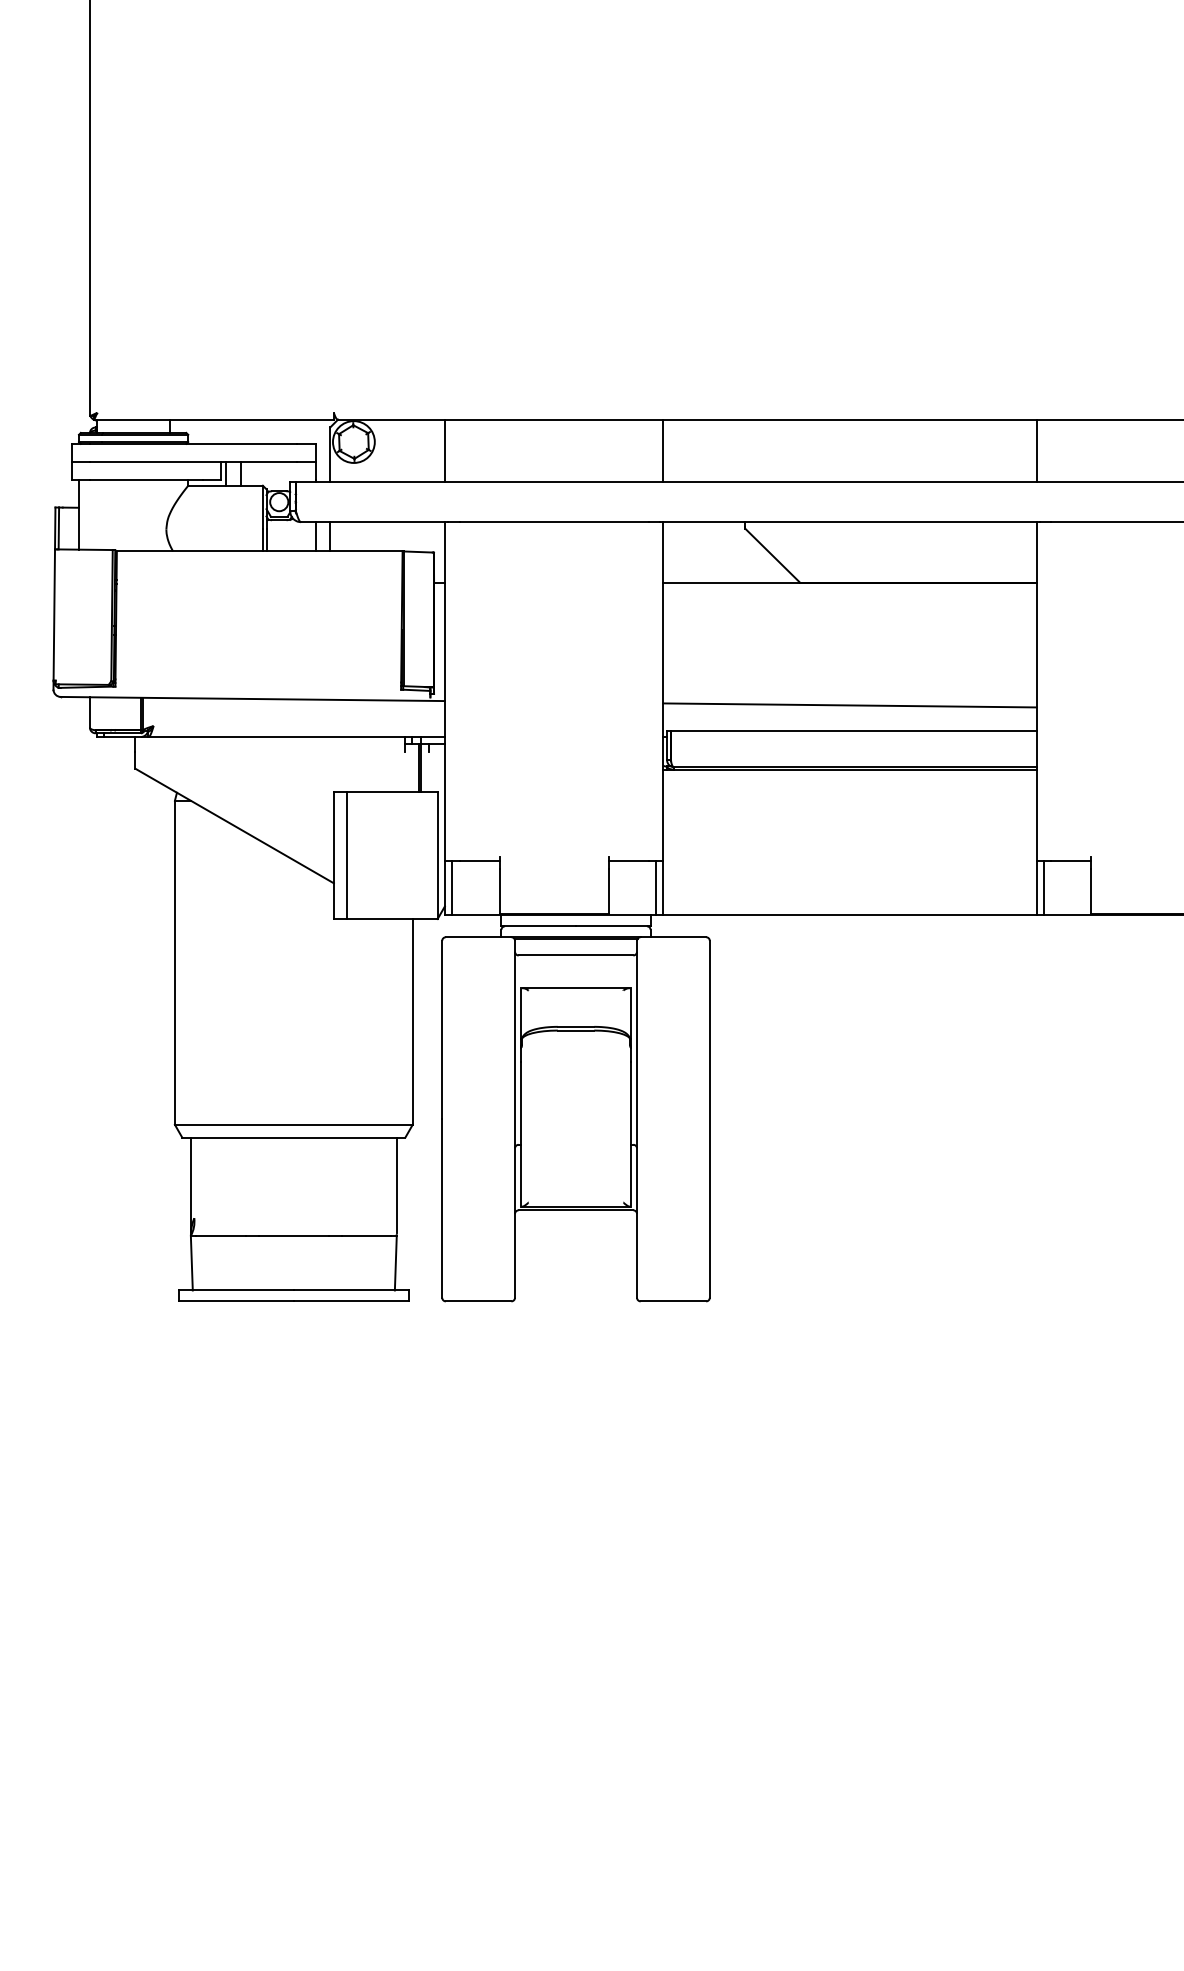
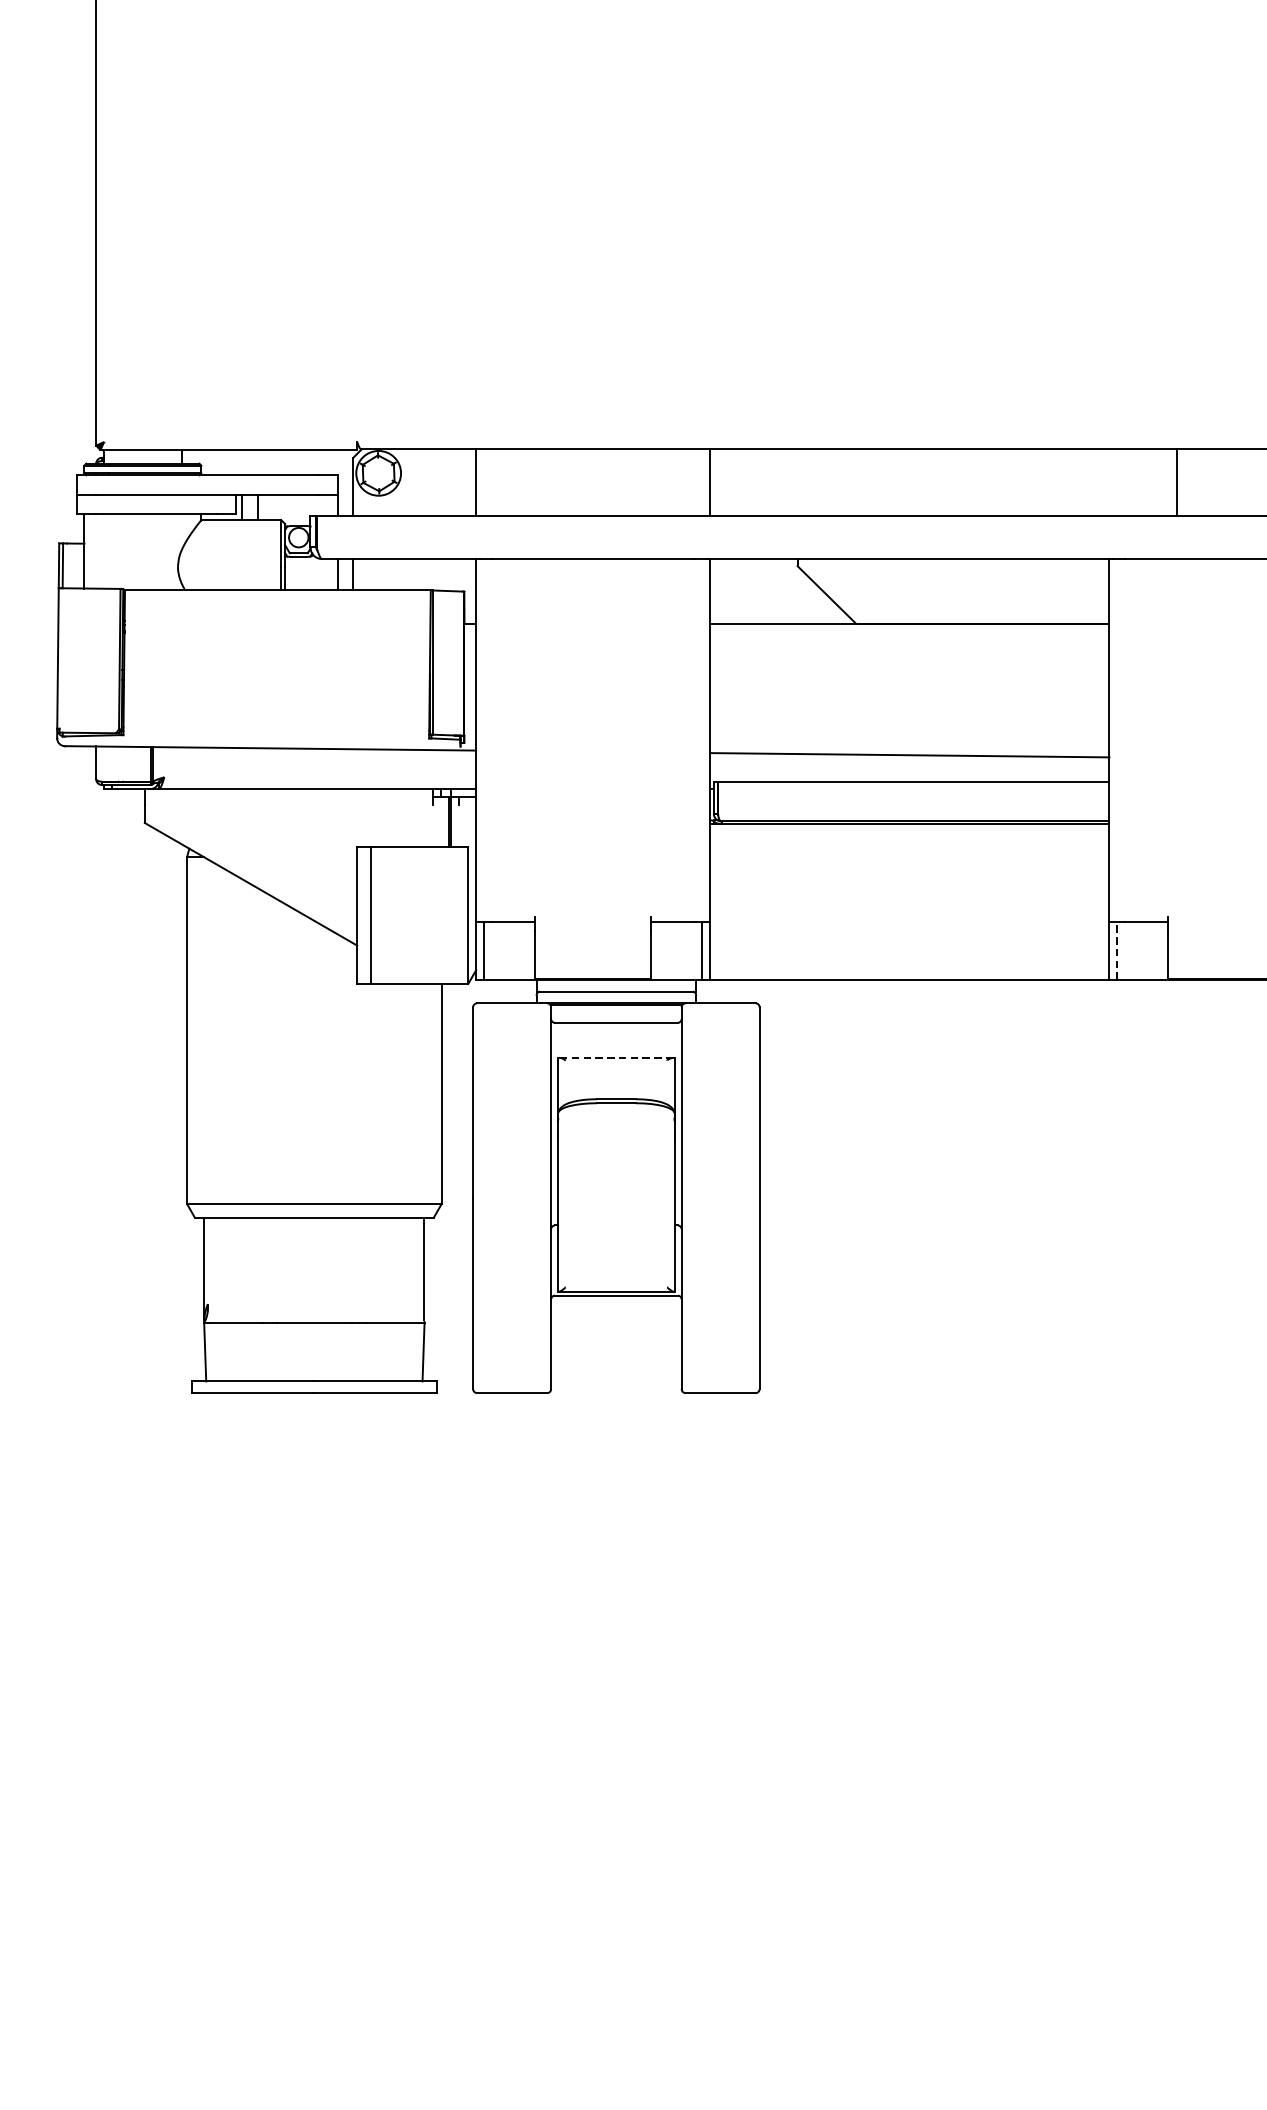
line: (1036, 450) -> (1176, 482), moved
line: (1043, 887) -> (1116, 950), solid -> dashed
line: (576, 988) -> (616, 1058), solid -> dashed

